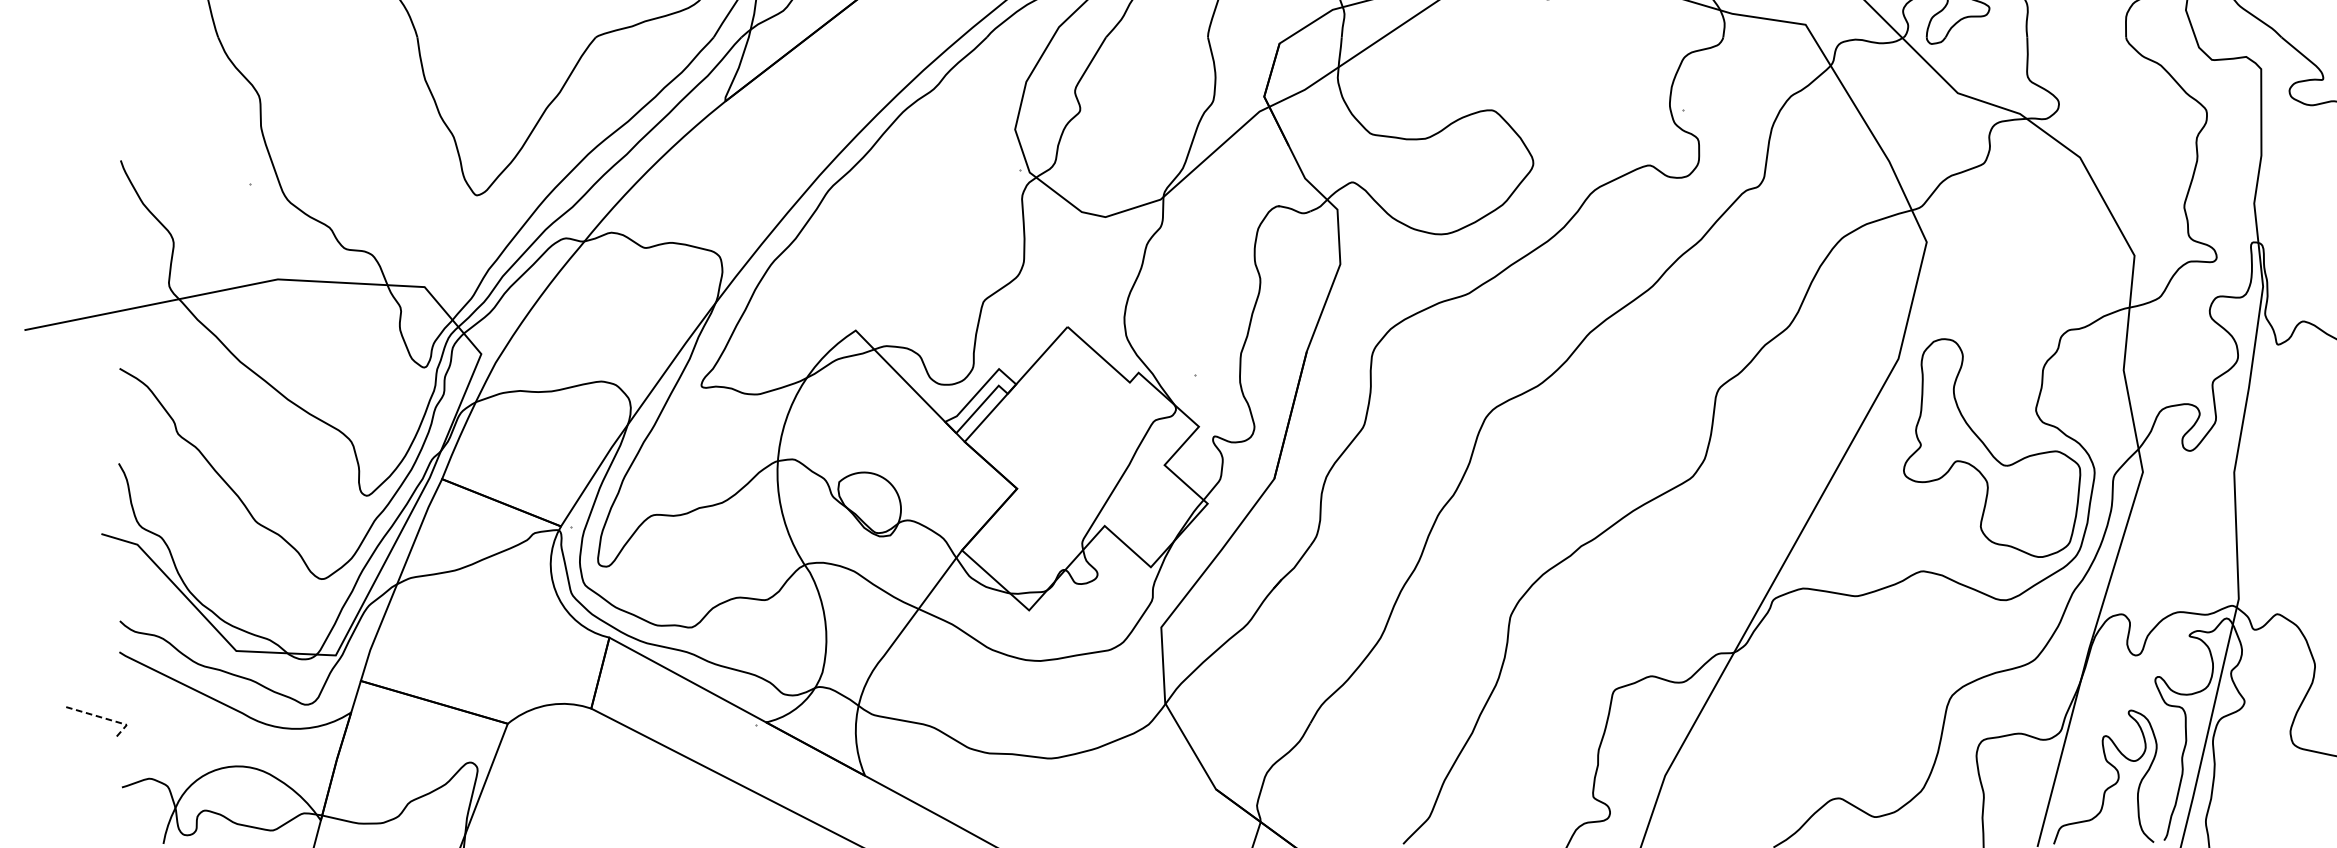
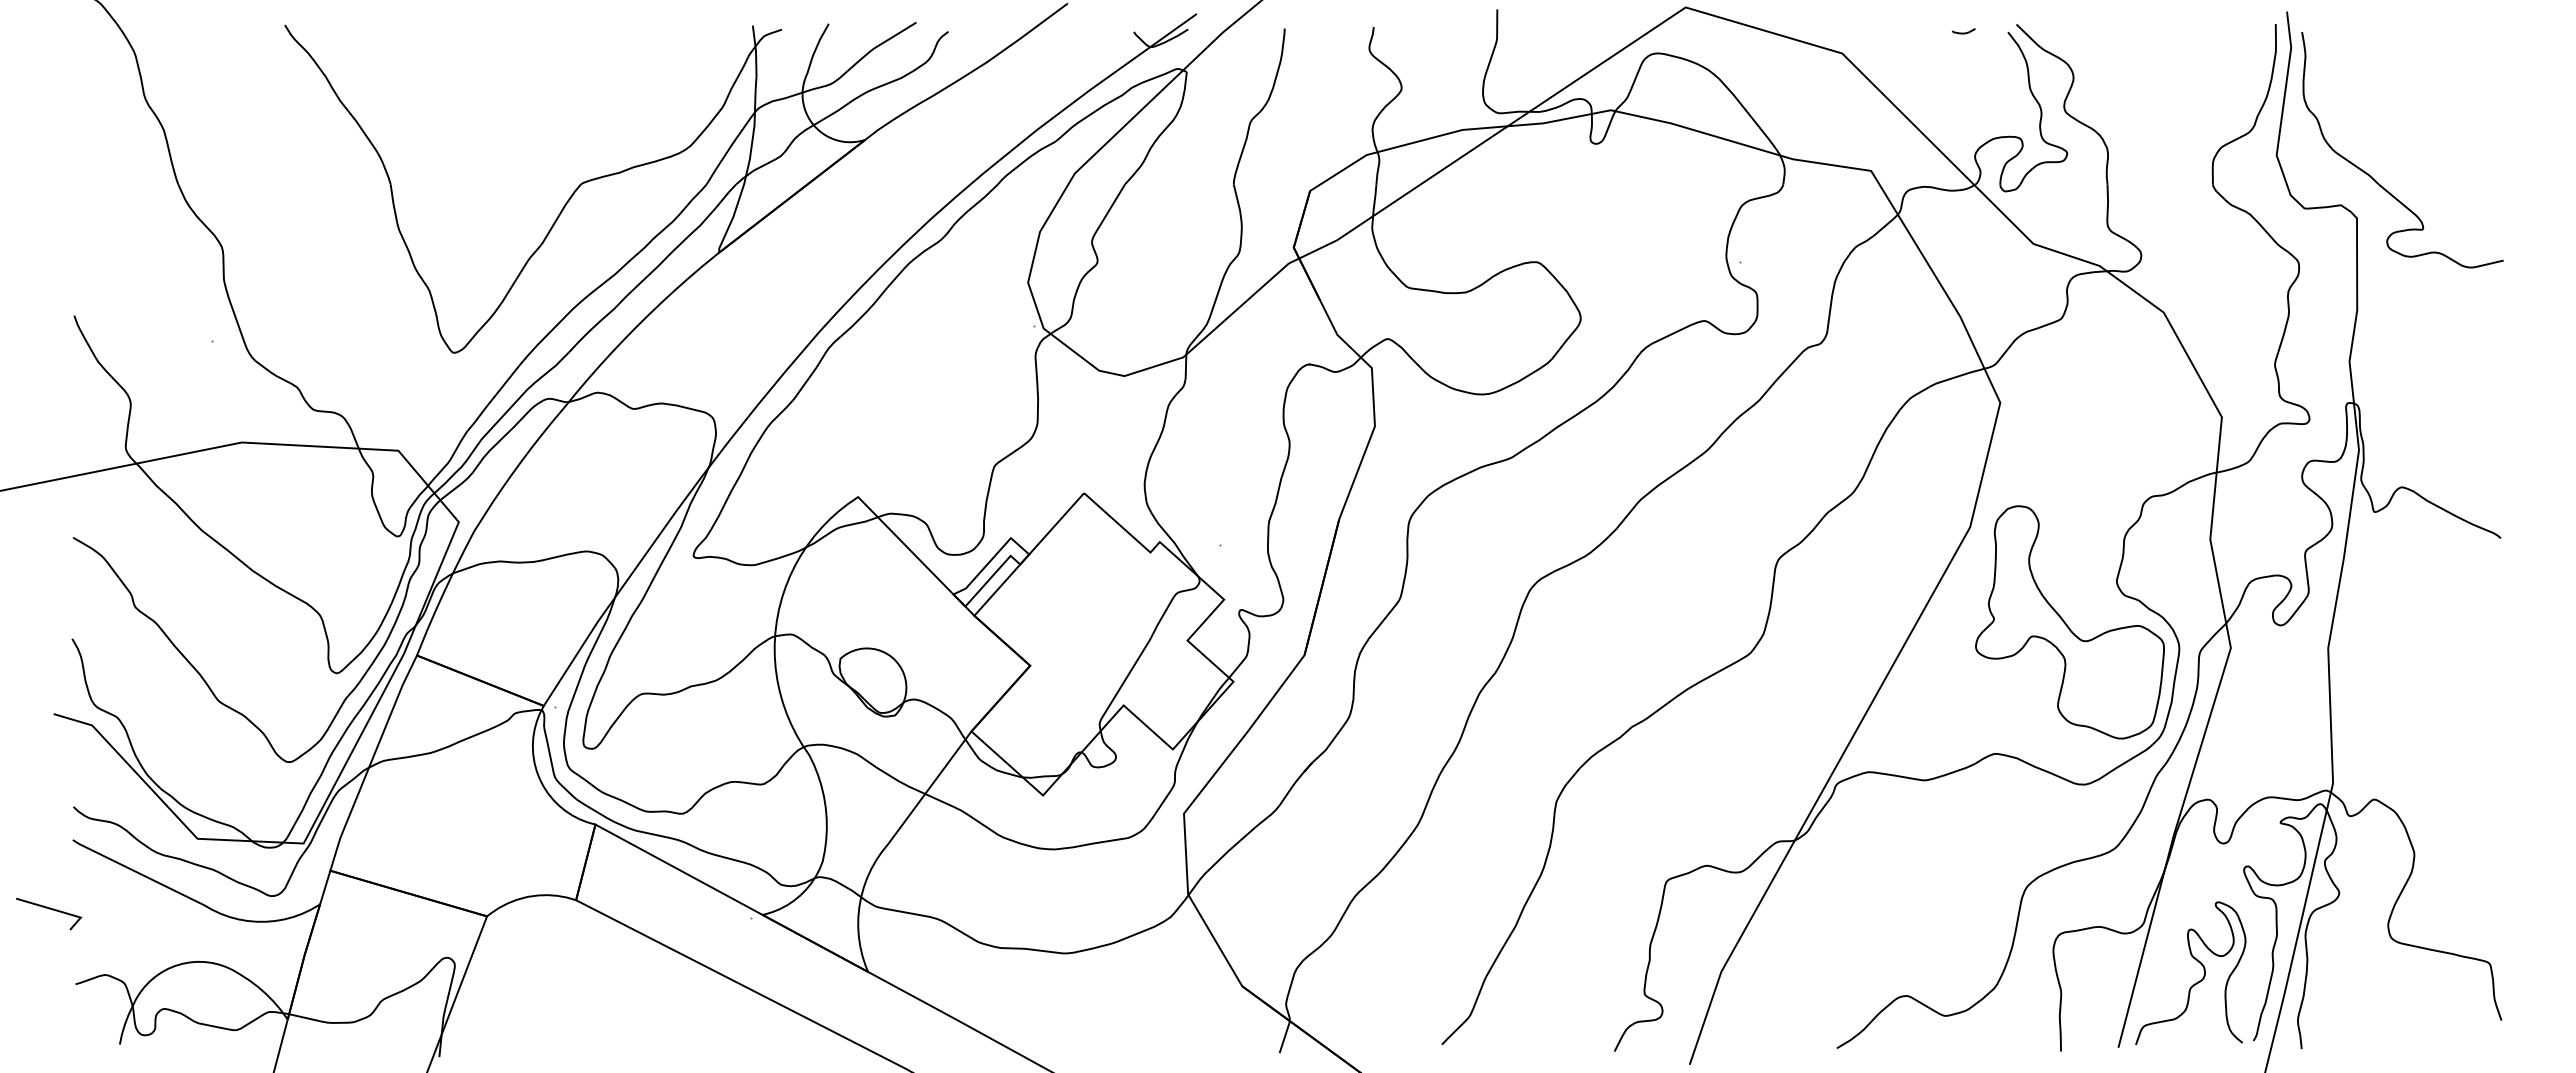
line: (104, 718) -> (57, 910), dashed -> solid

